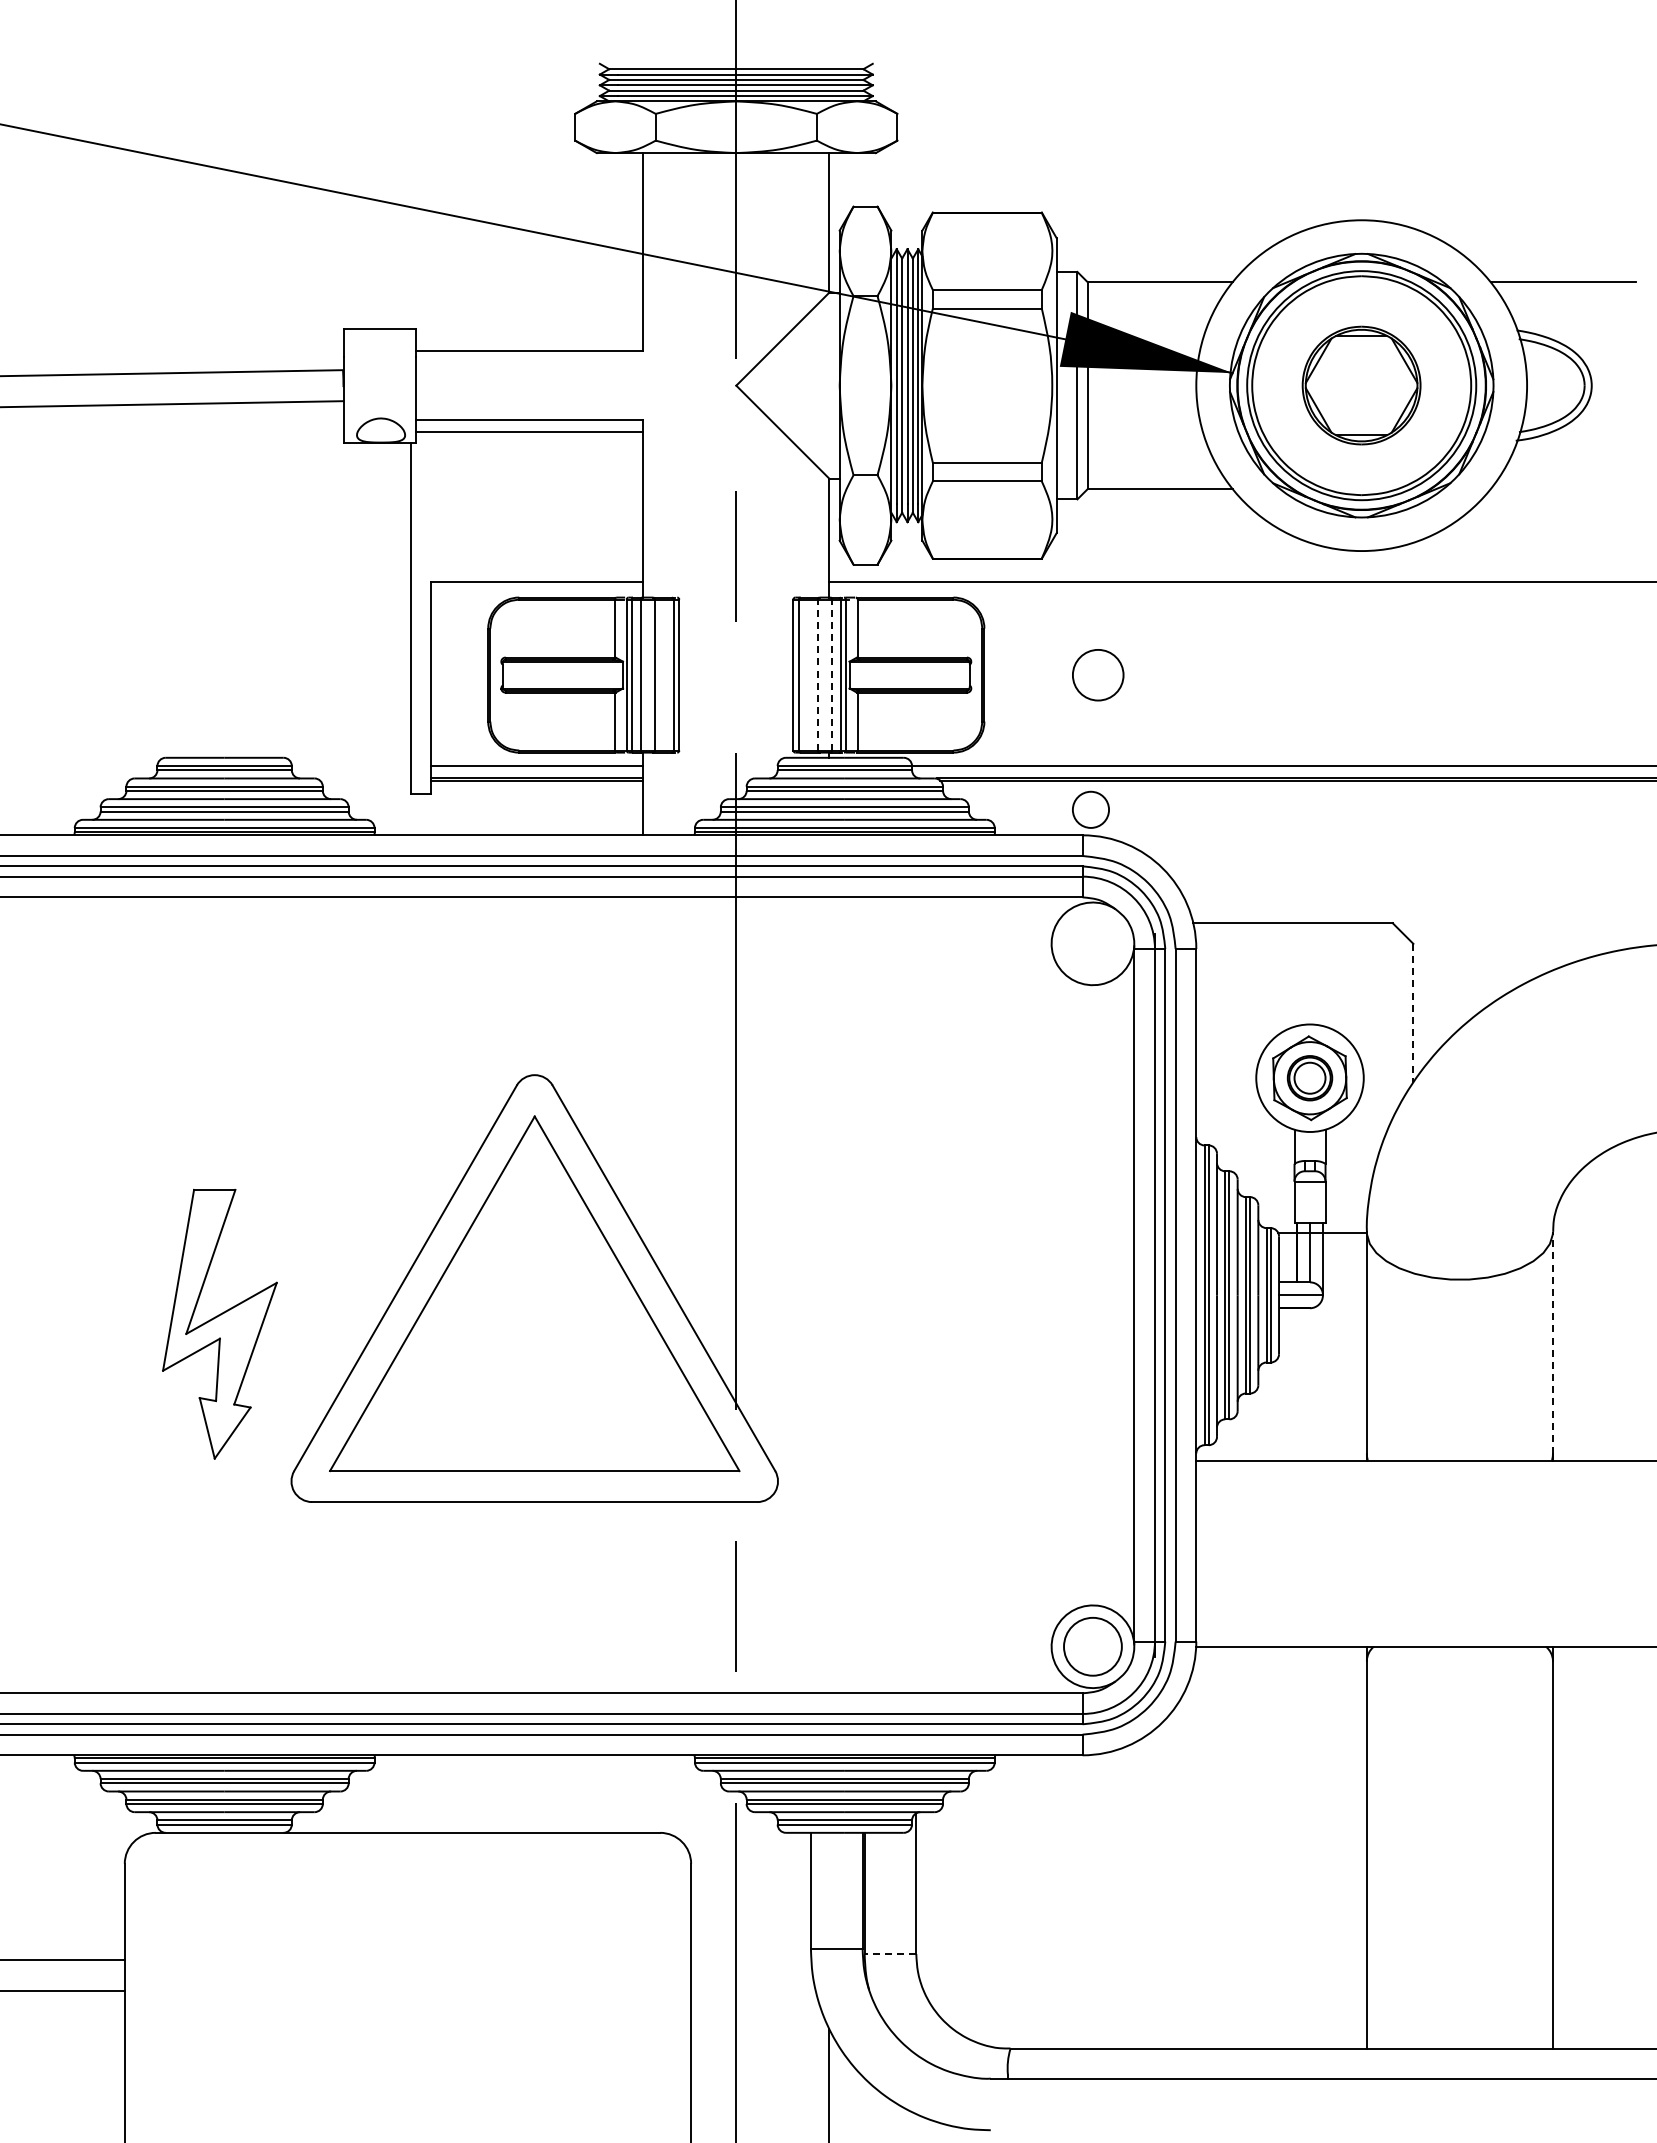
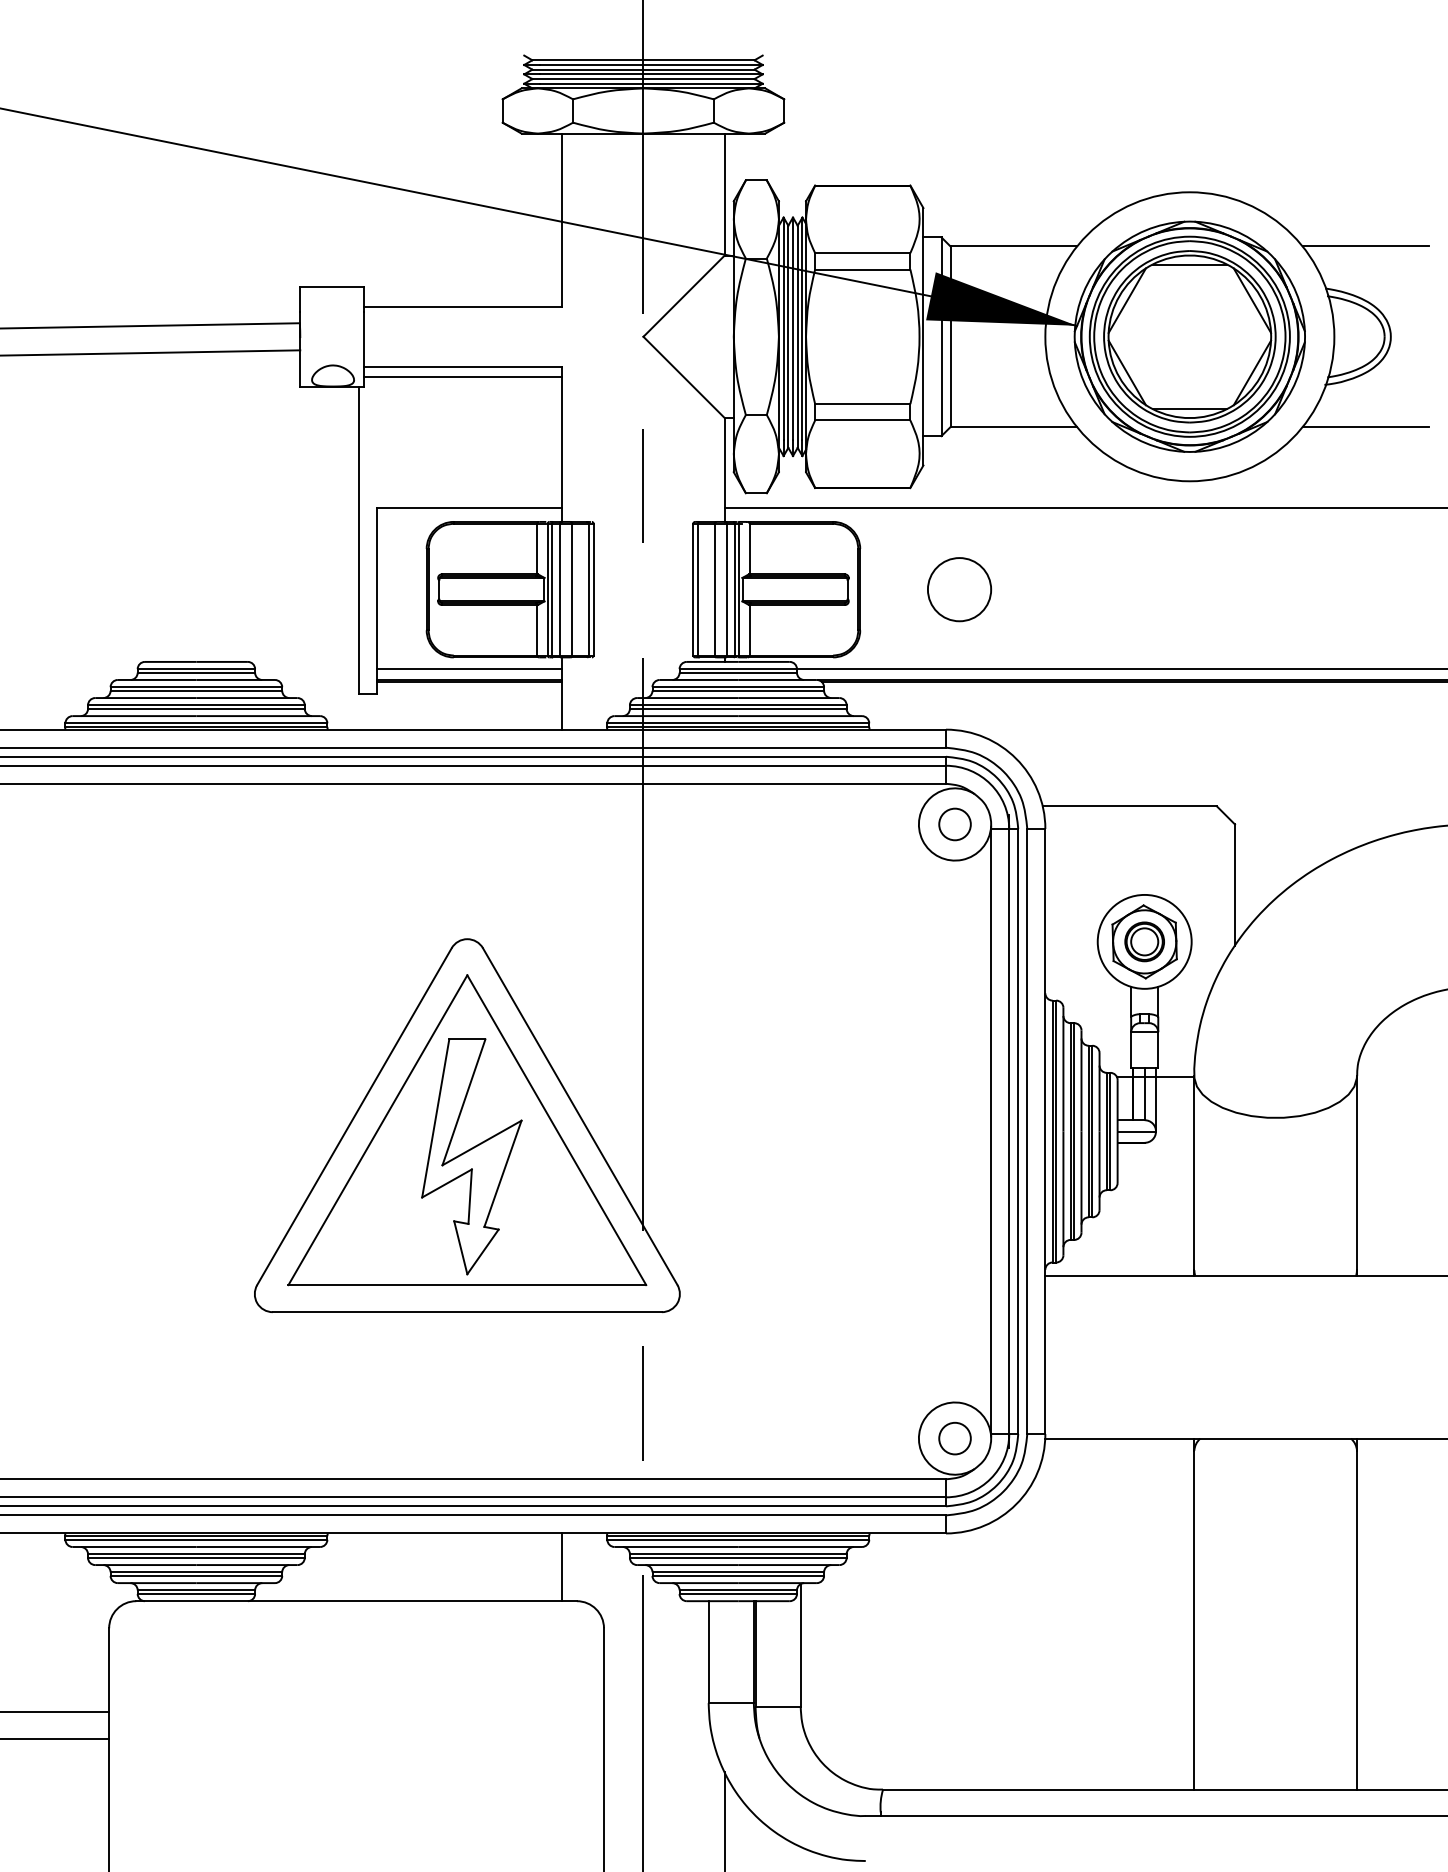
part: (1361, 385) -> (1189, 336), size x1.67
line: (1562, 489) -> (1365, 427), added
line: (817, 674) -> (714, 589), dashed -> solid
line: (831, 674) -> (726, 589), dashed -> solid
circle: (1098, 675) -> (959, 590), size x1.43
circle: (1090, 809) -> (954, 824), moved
line: (1413, 1013) -> (1235, 885), dashed -> solid
part: (219, 1324) -> (471, 1157), moved
line: (1552, 1342) -> (1356, 1172), dashed -> solid
circle: (1092, 1646) -> (954, 1438), size x0.62
line: (643, 1793) -> (562, 1566), added
line: (890, 1954) -> (778, 1707), dashed -> solid

